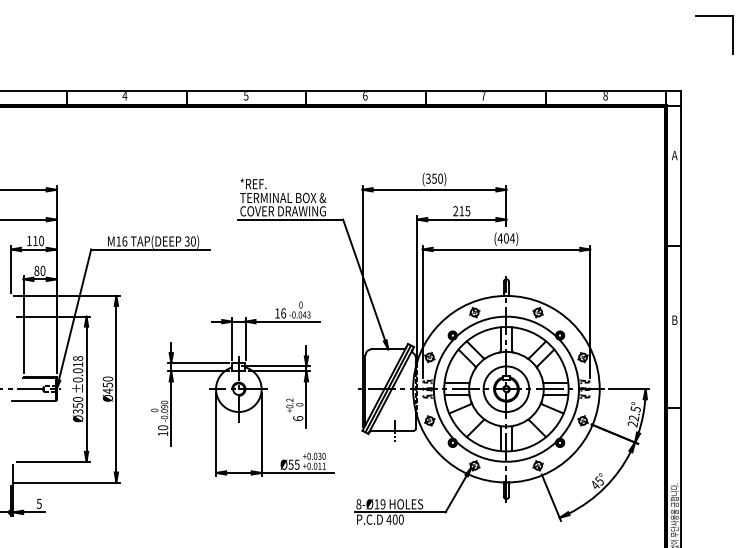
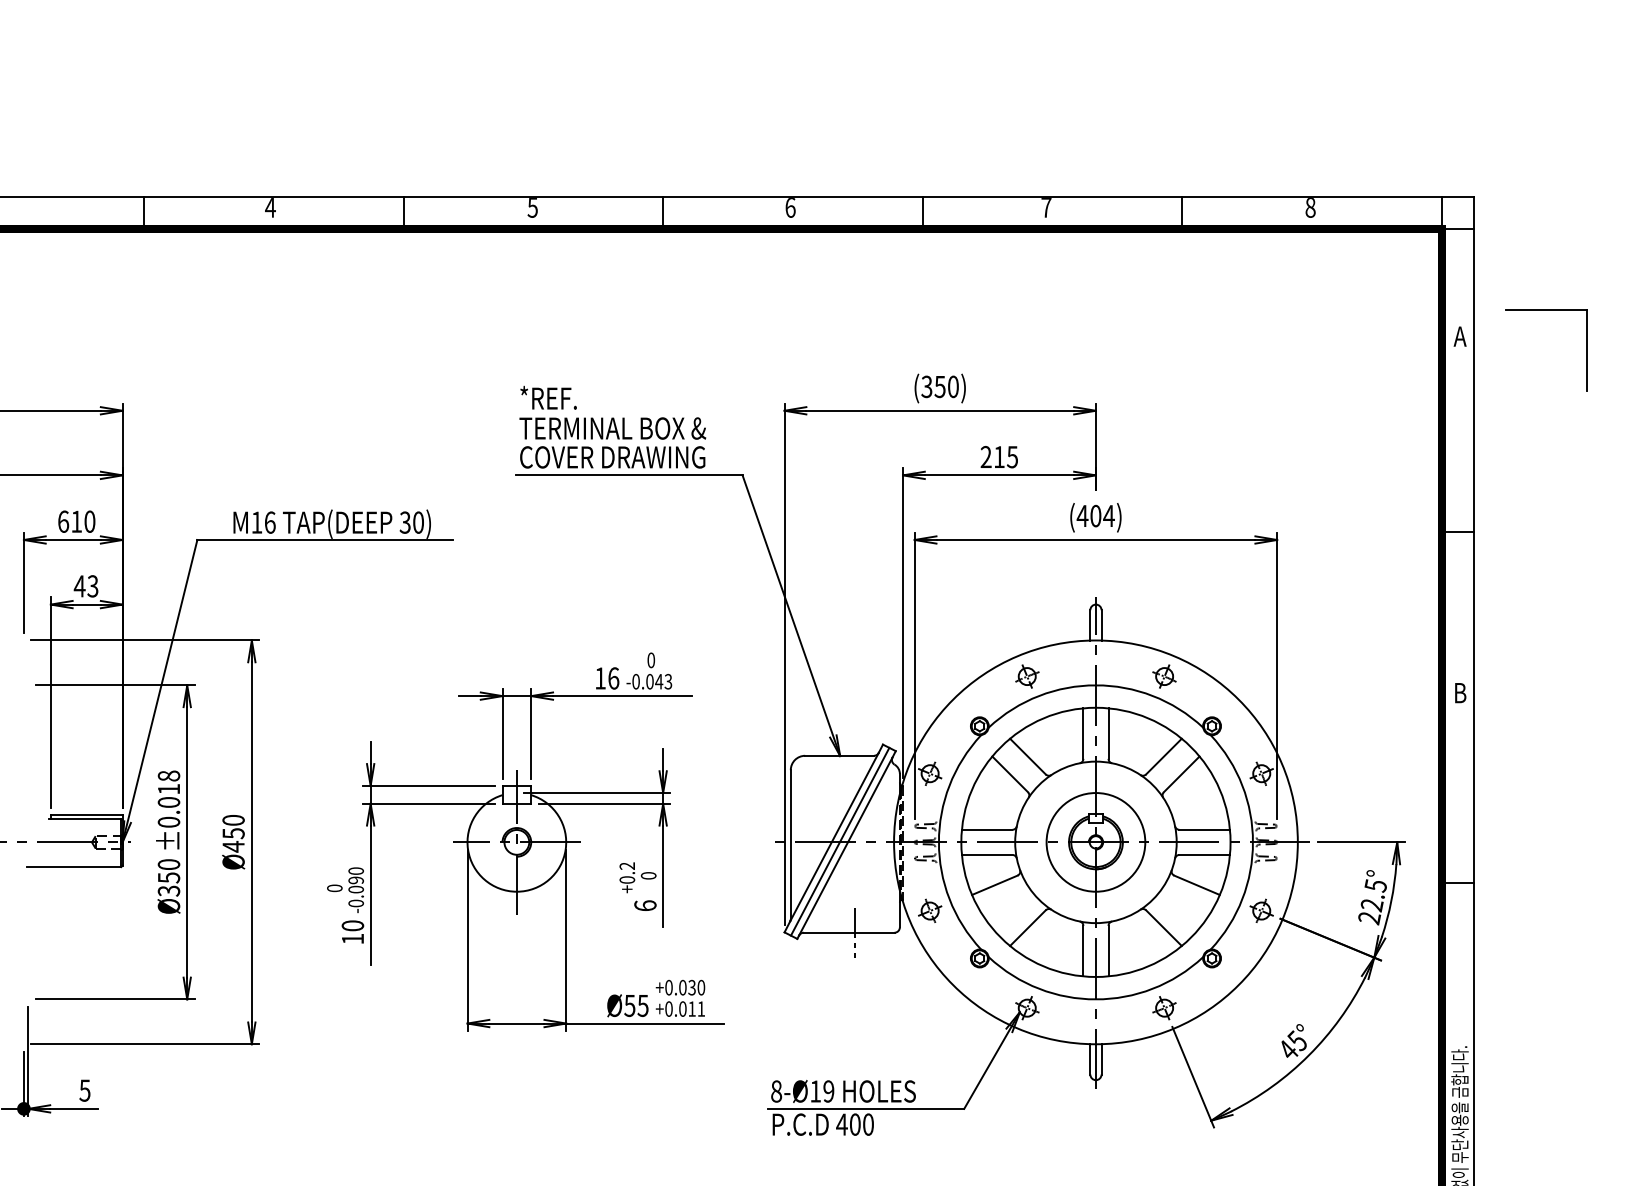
part: (714, 16) -> (1546, 310), moved
text: (29, 241) -> (63, 522), 110 -> 610
text: (39, 270) -> (85, 585), 80 -> 43

